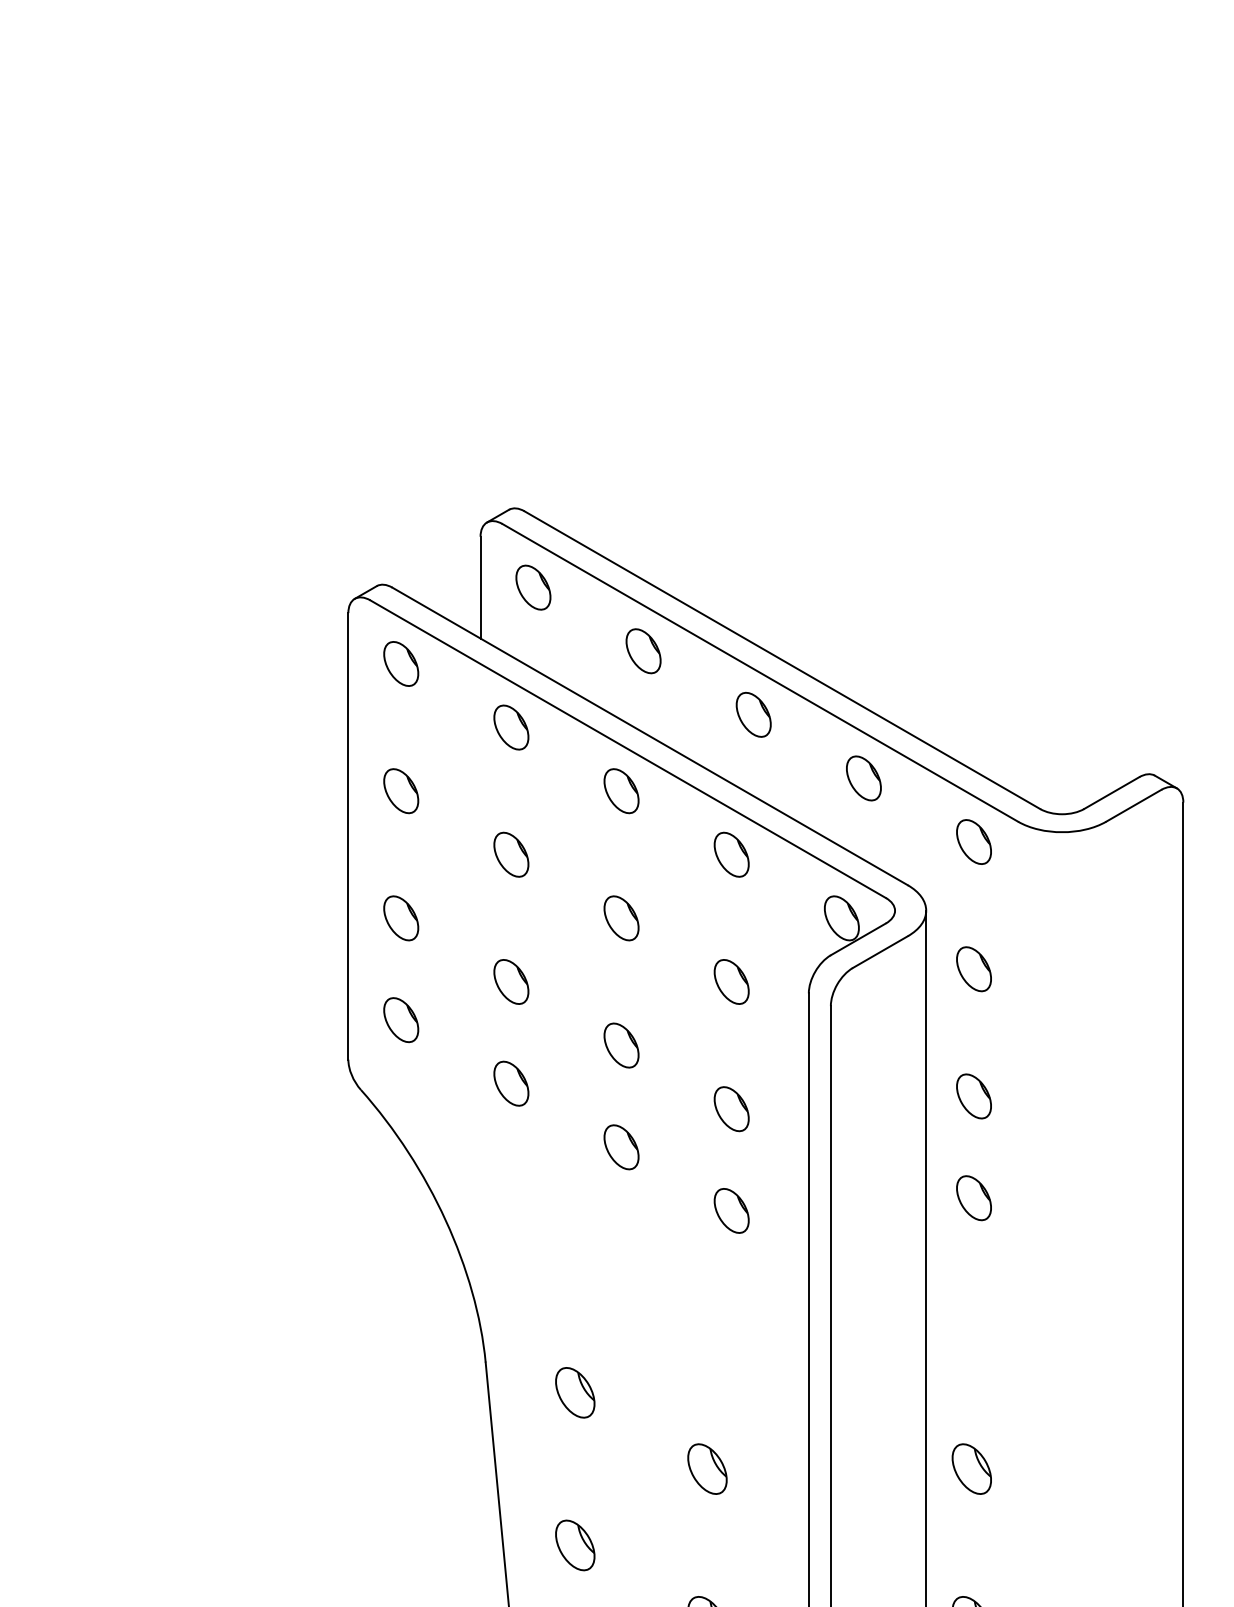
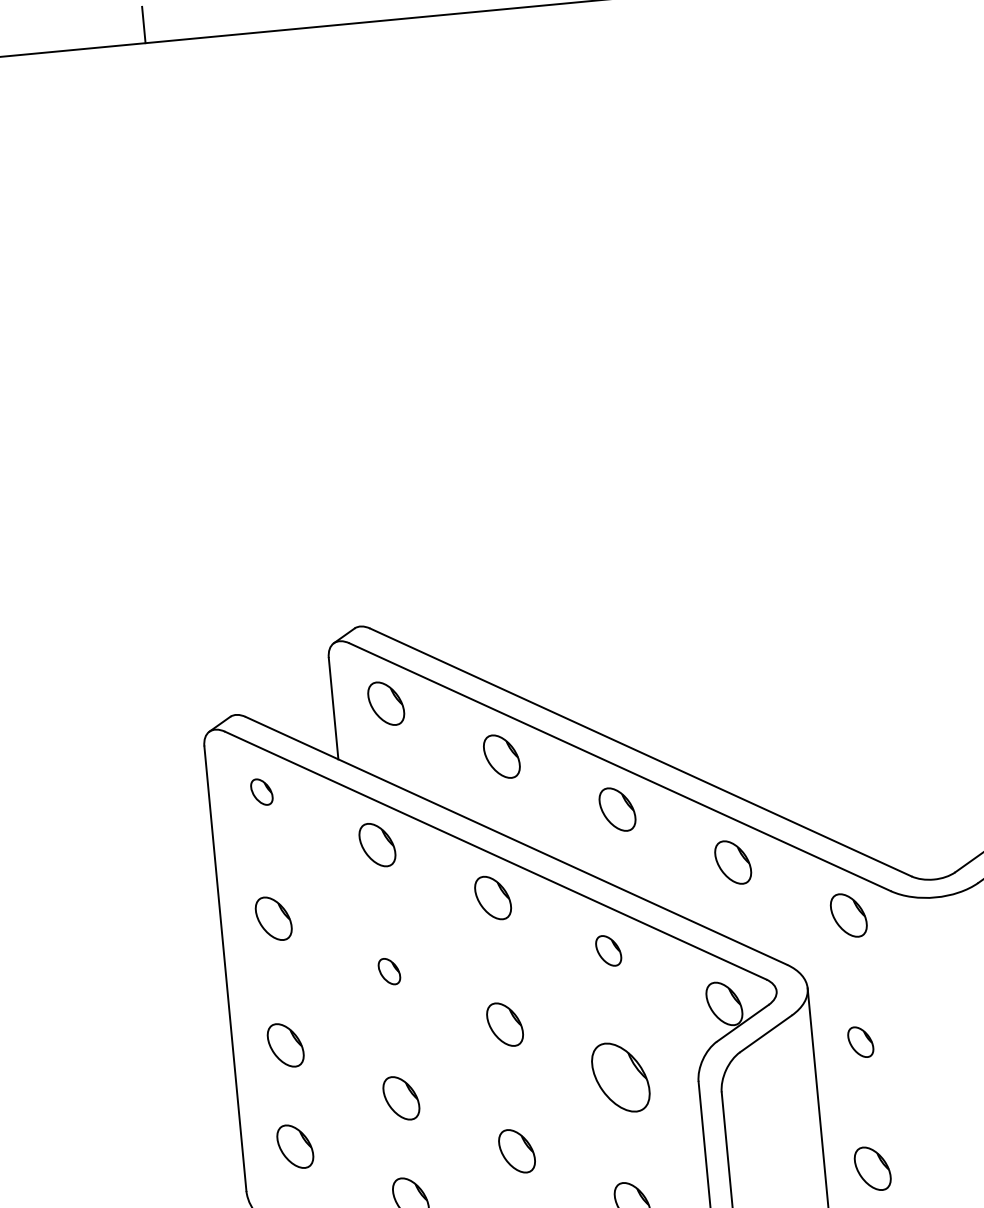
part: (401, 663) -> (262, 791), size x0.6
part: (511, 854) -> (389, 971), size x0.6
part: (731, 854) -> (608, 950), size x0.7
part: (973, 969) -> (860, 1042), size x0.7
part: (731, 981) -> (620, 1077), size x1.6

